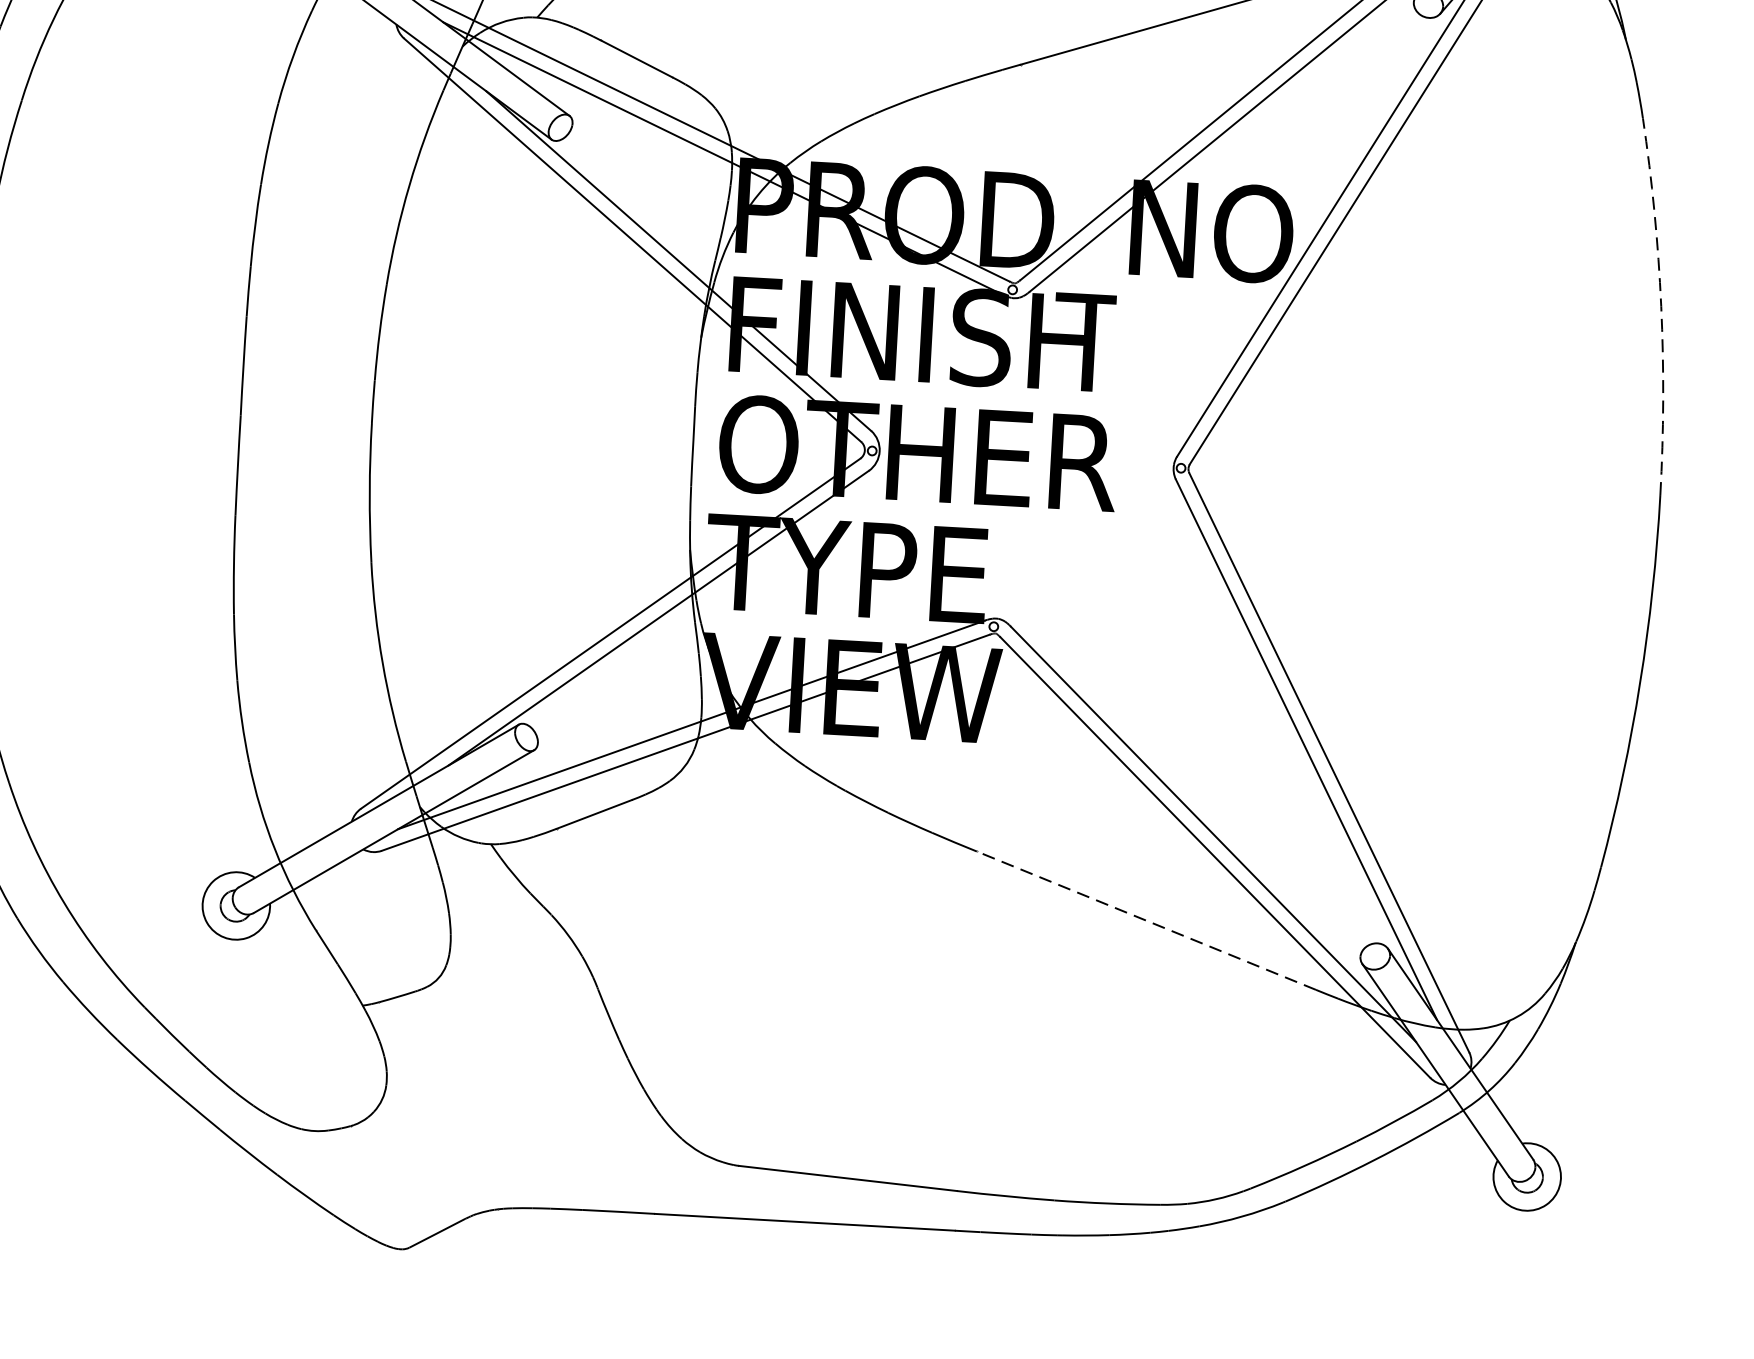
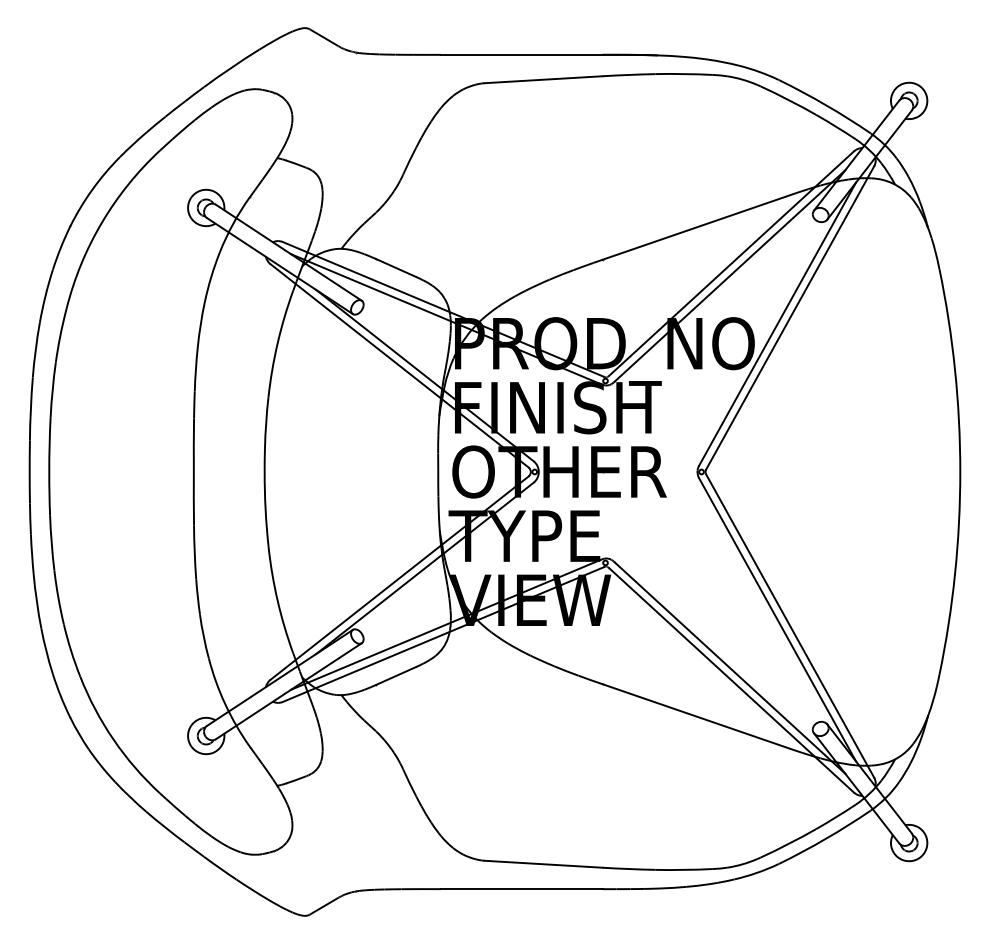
arc: (1661, 306) -> (955, 370), dashed -> solid
line: (1146, 920) -> (696, 716), dashed -> solid

